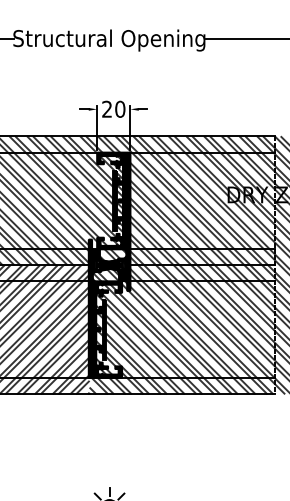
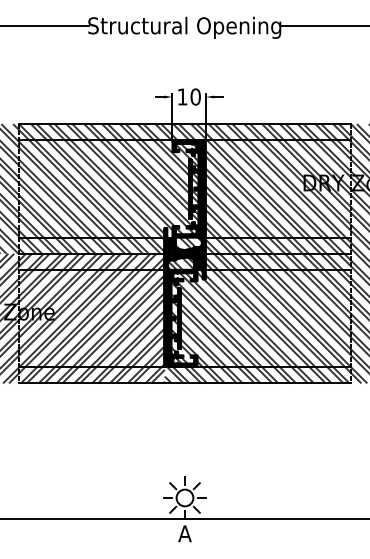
text: (107, 108) -> (182, 96), 20 -> 10

